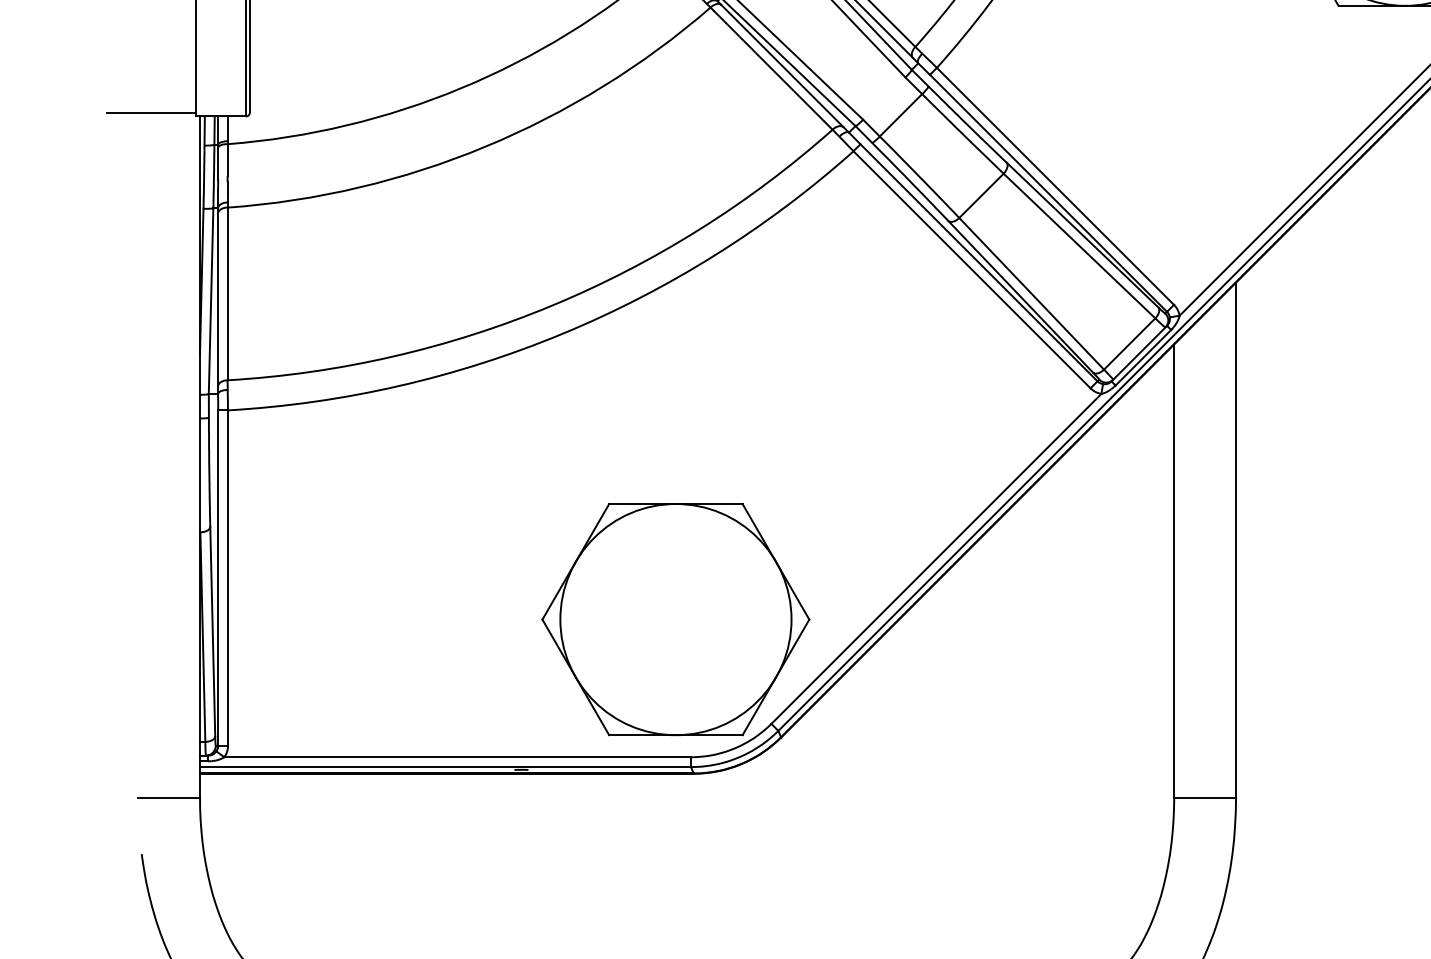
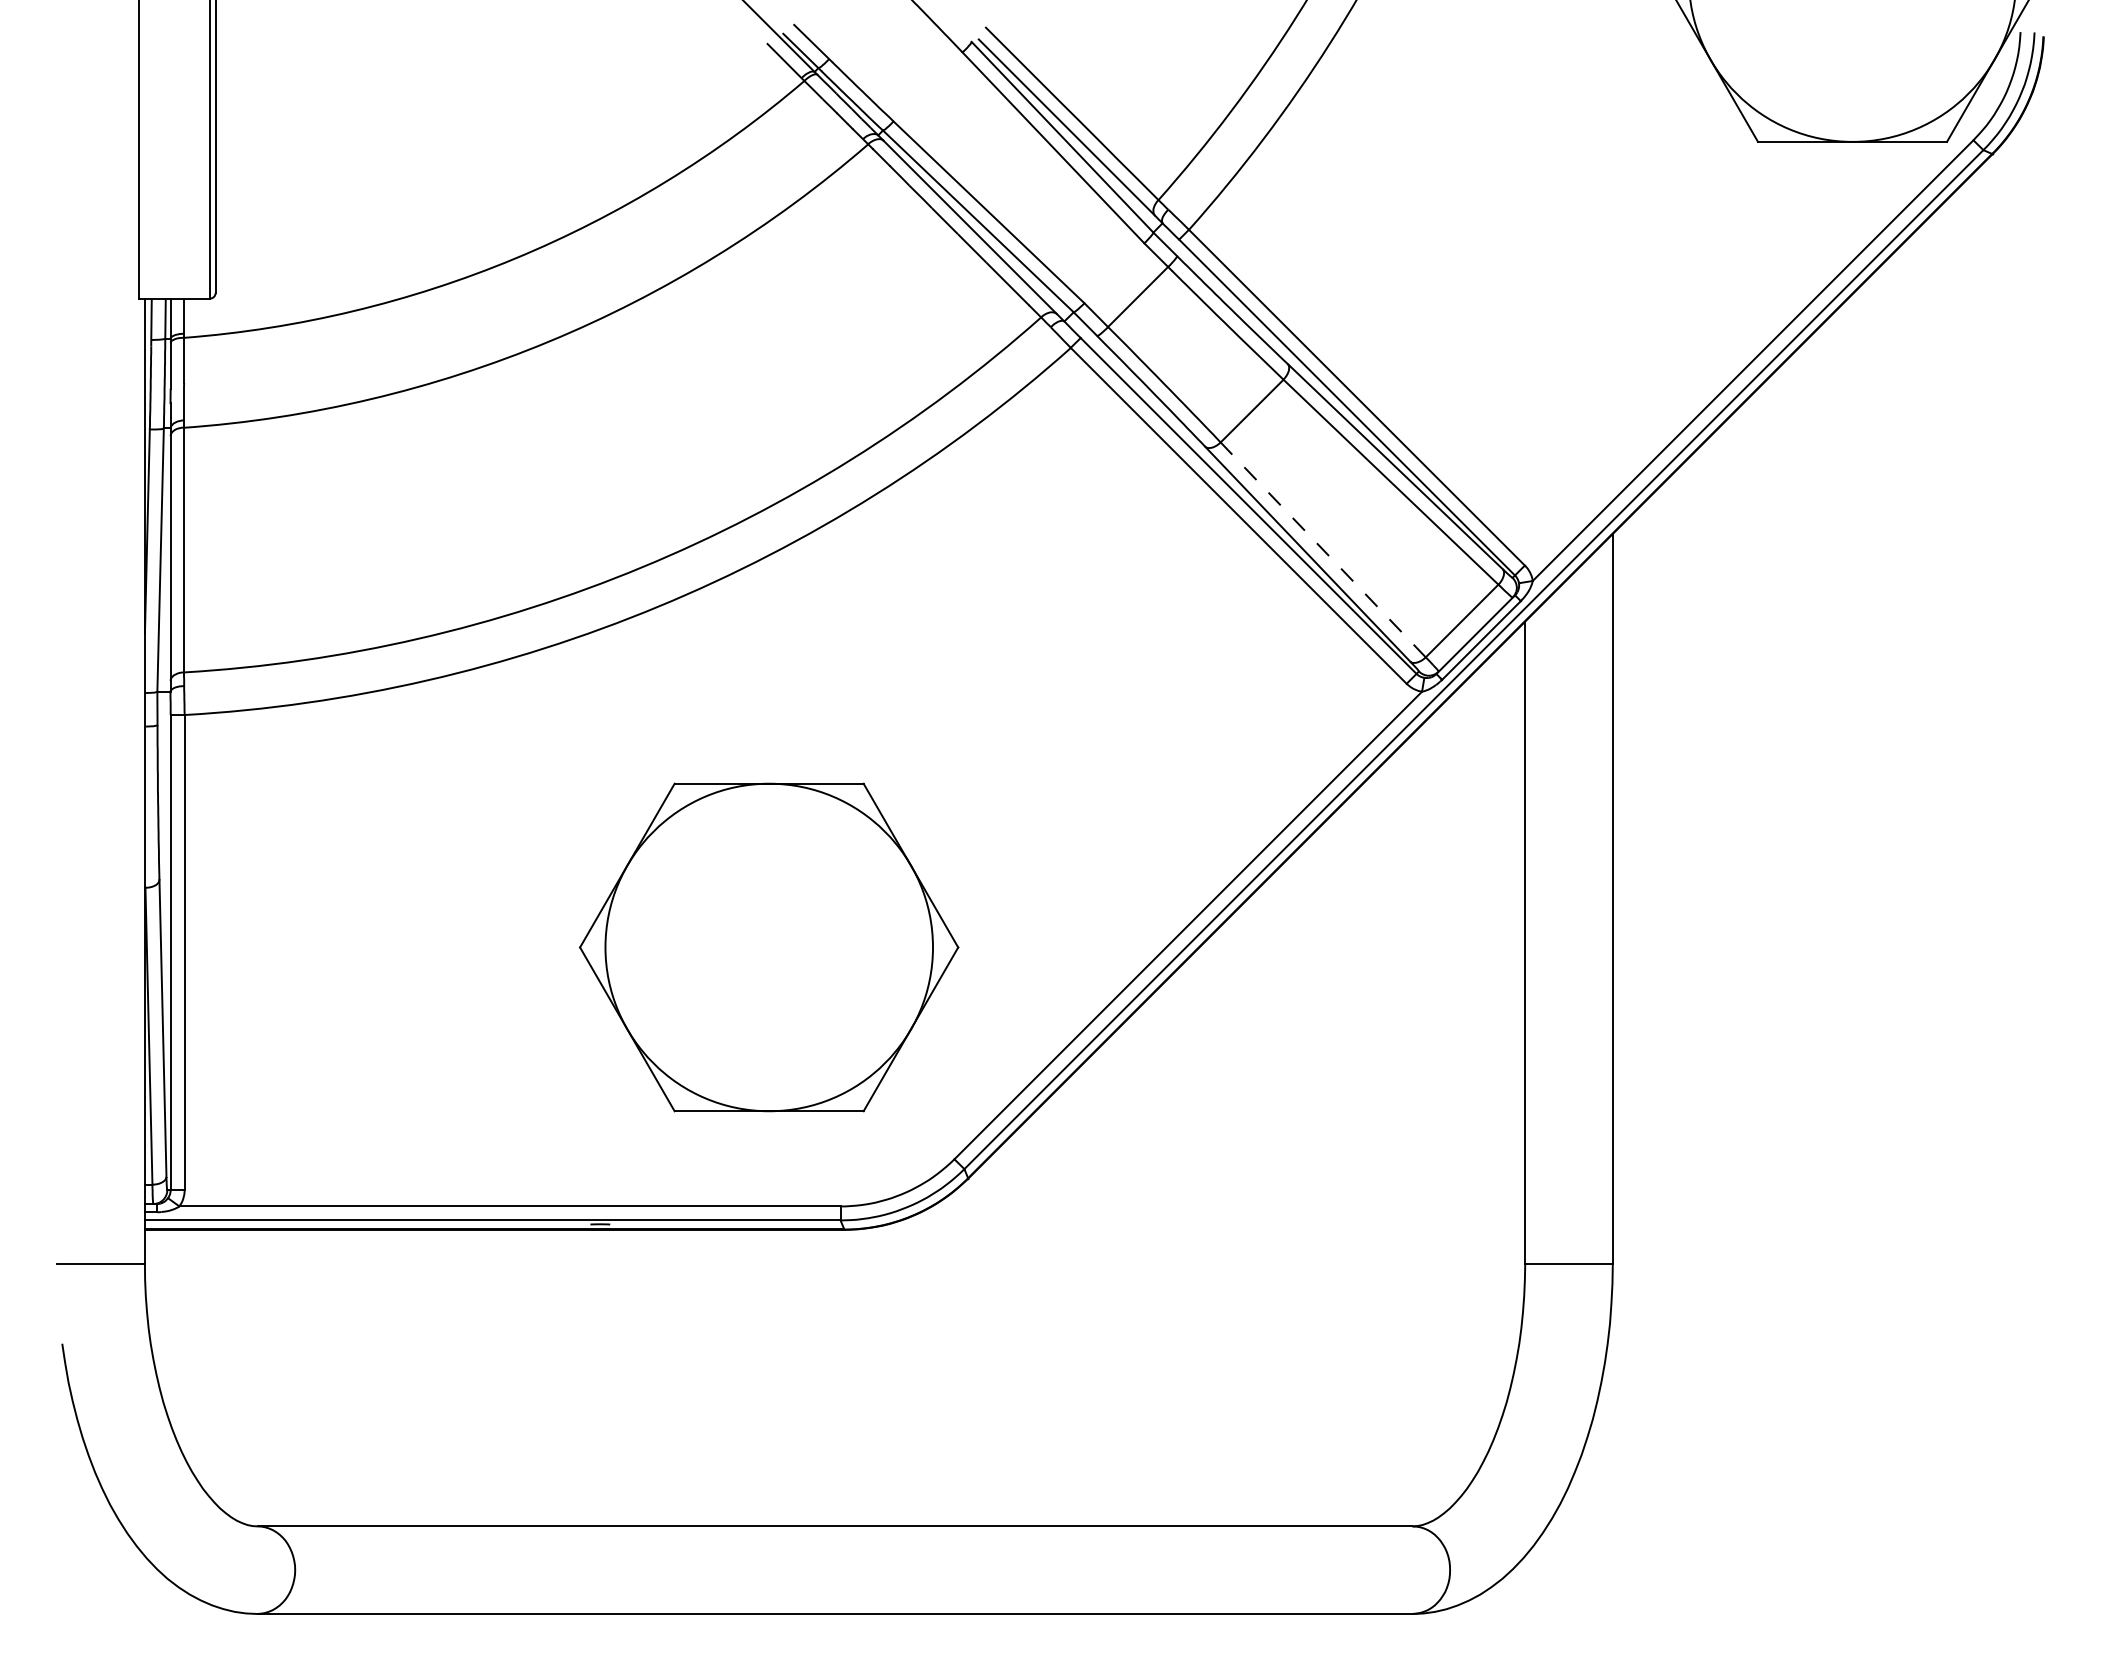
line: (151, 112) -> (76, 293), removed
line: (1031, 293) -> (1323, 549), solid -> dashed
part: (676, 619) -> (769, 947), moved

